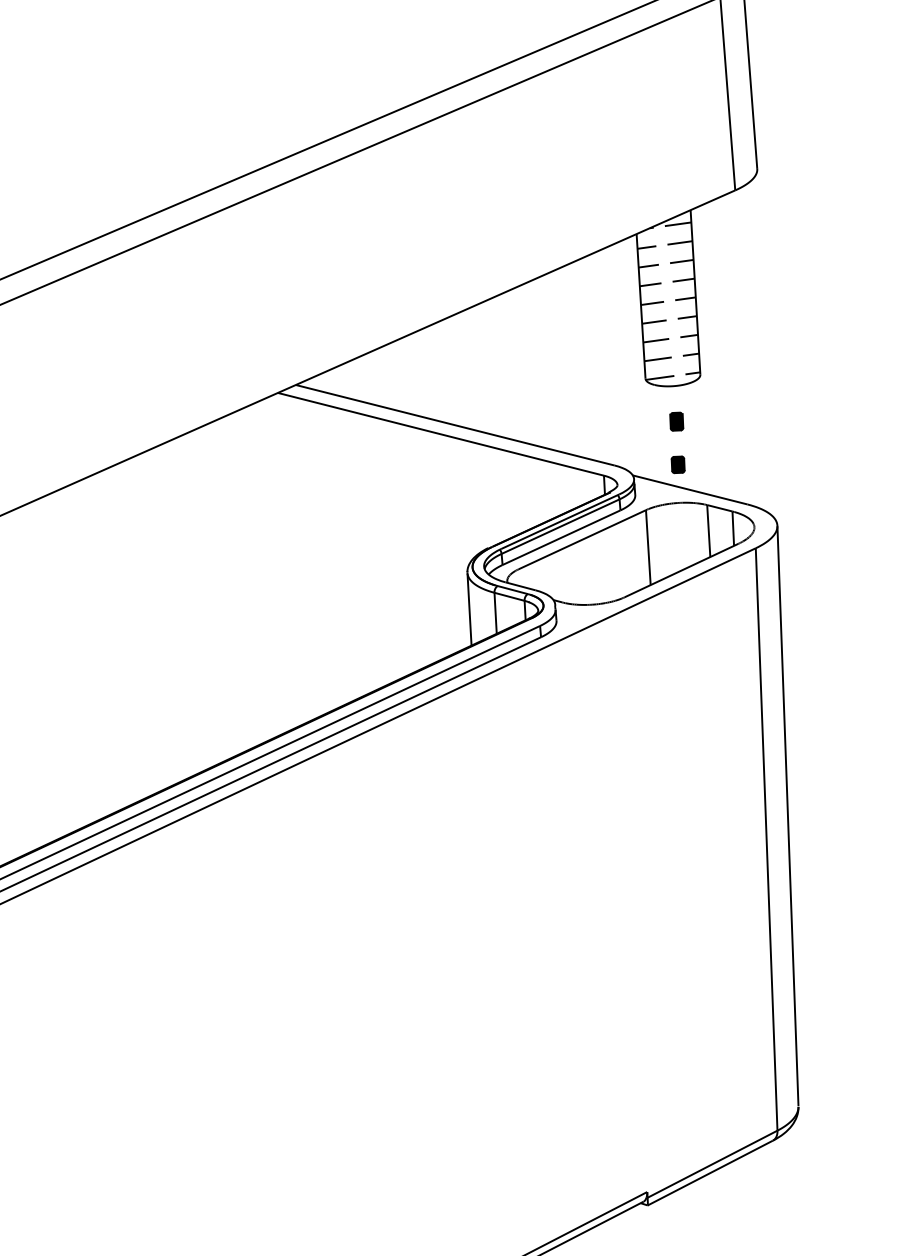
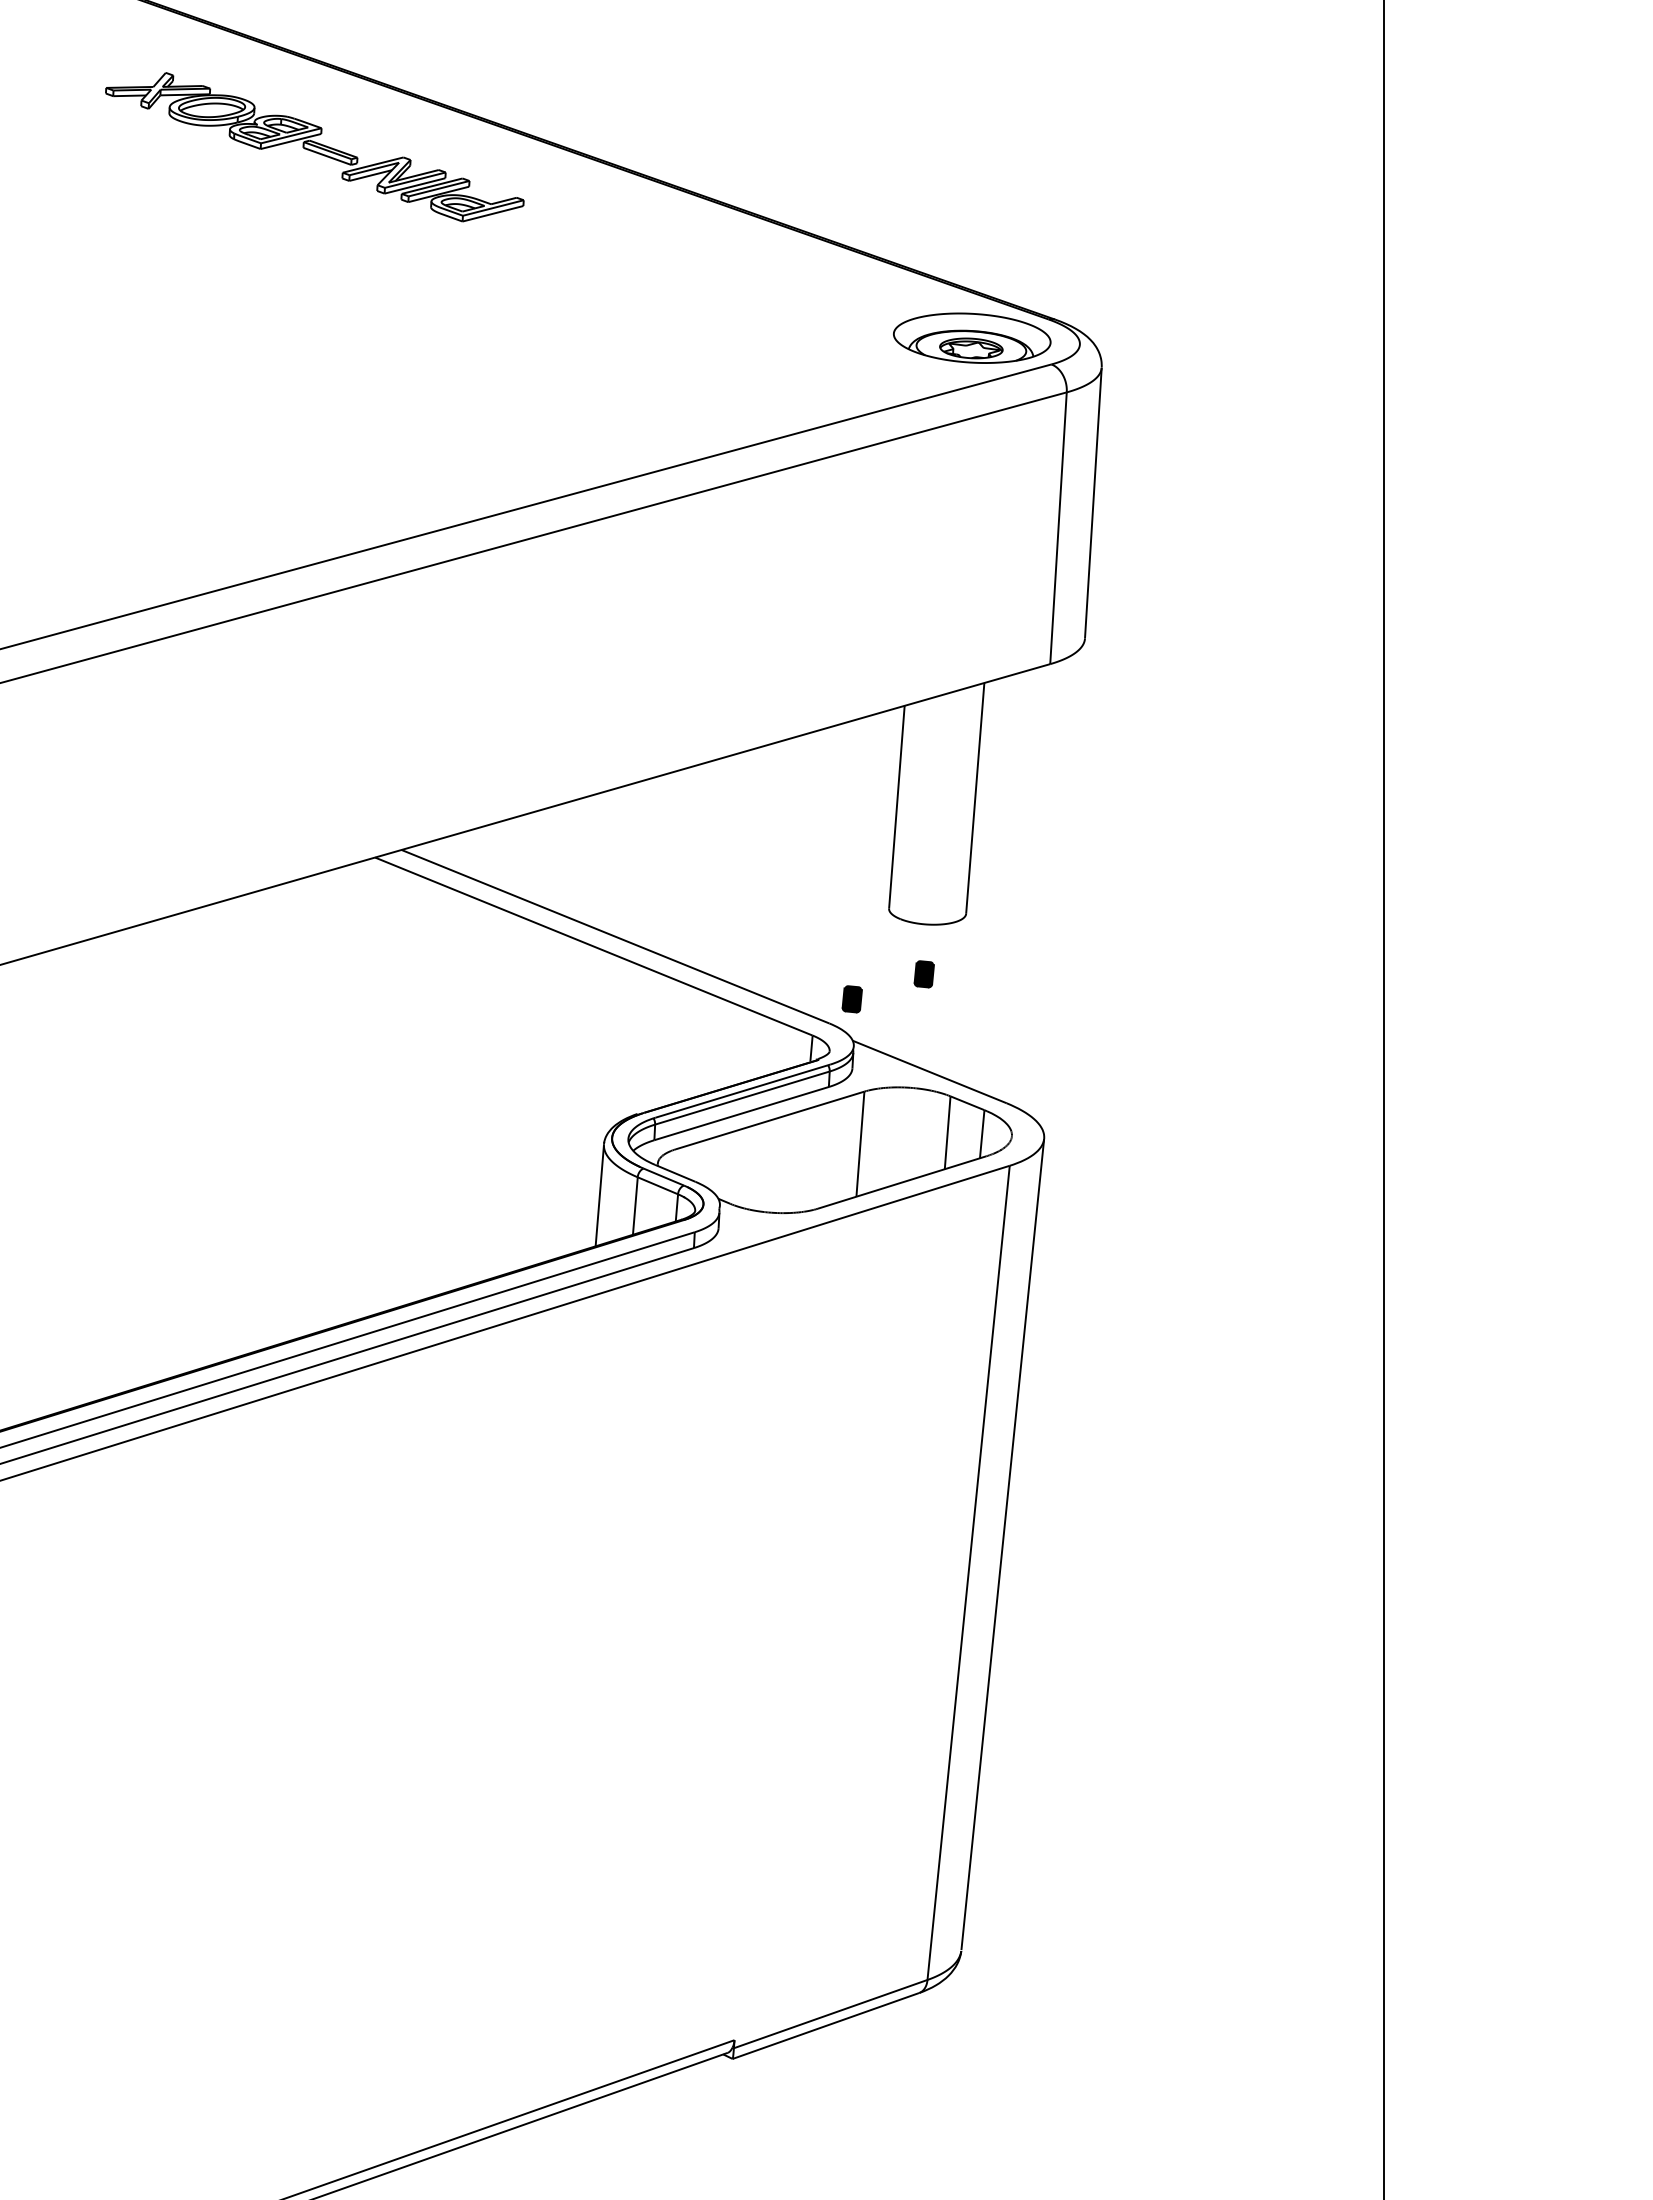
hatch: (668, 301) -> (936, 805), removed
part: (627, 446) -> (851, 999), added
part: (677, 464) -> (917, 1034), removed

